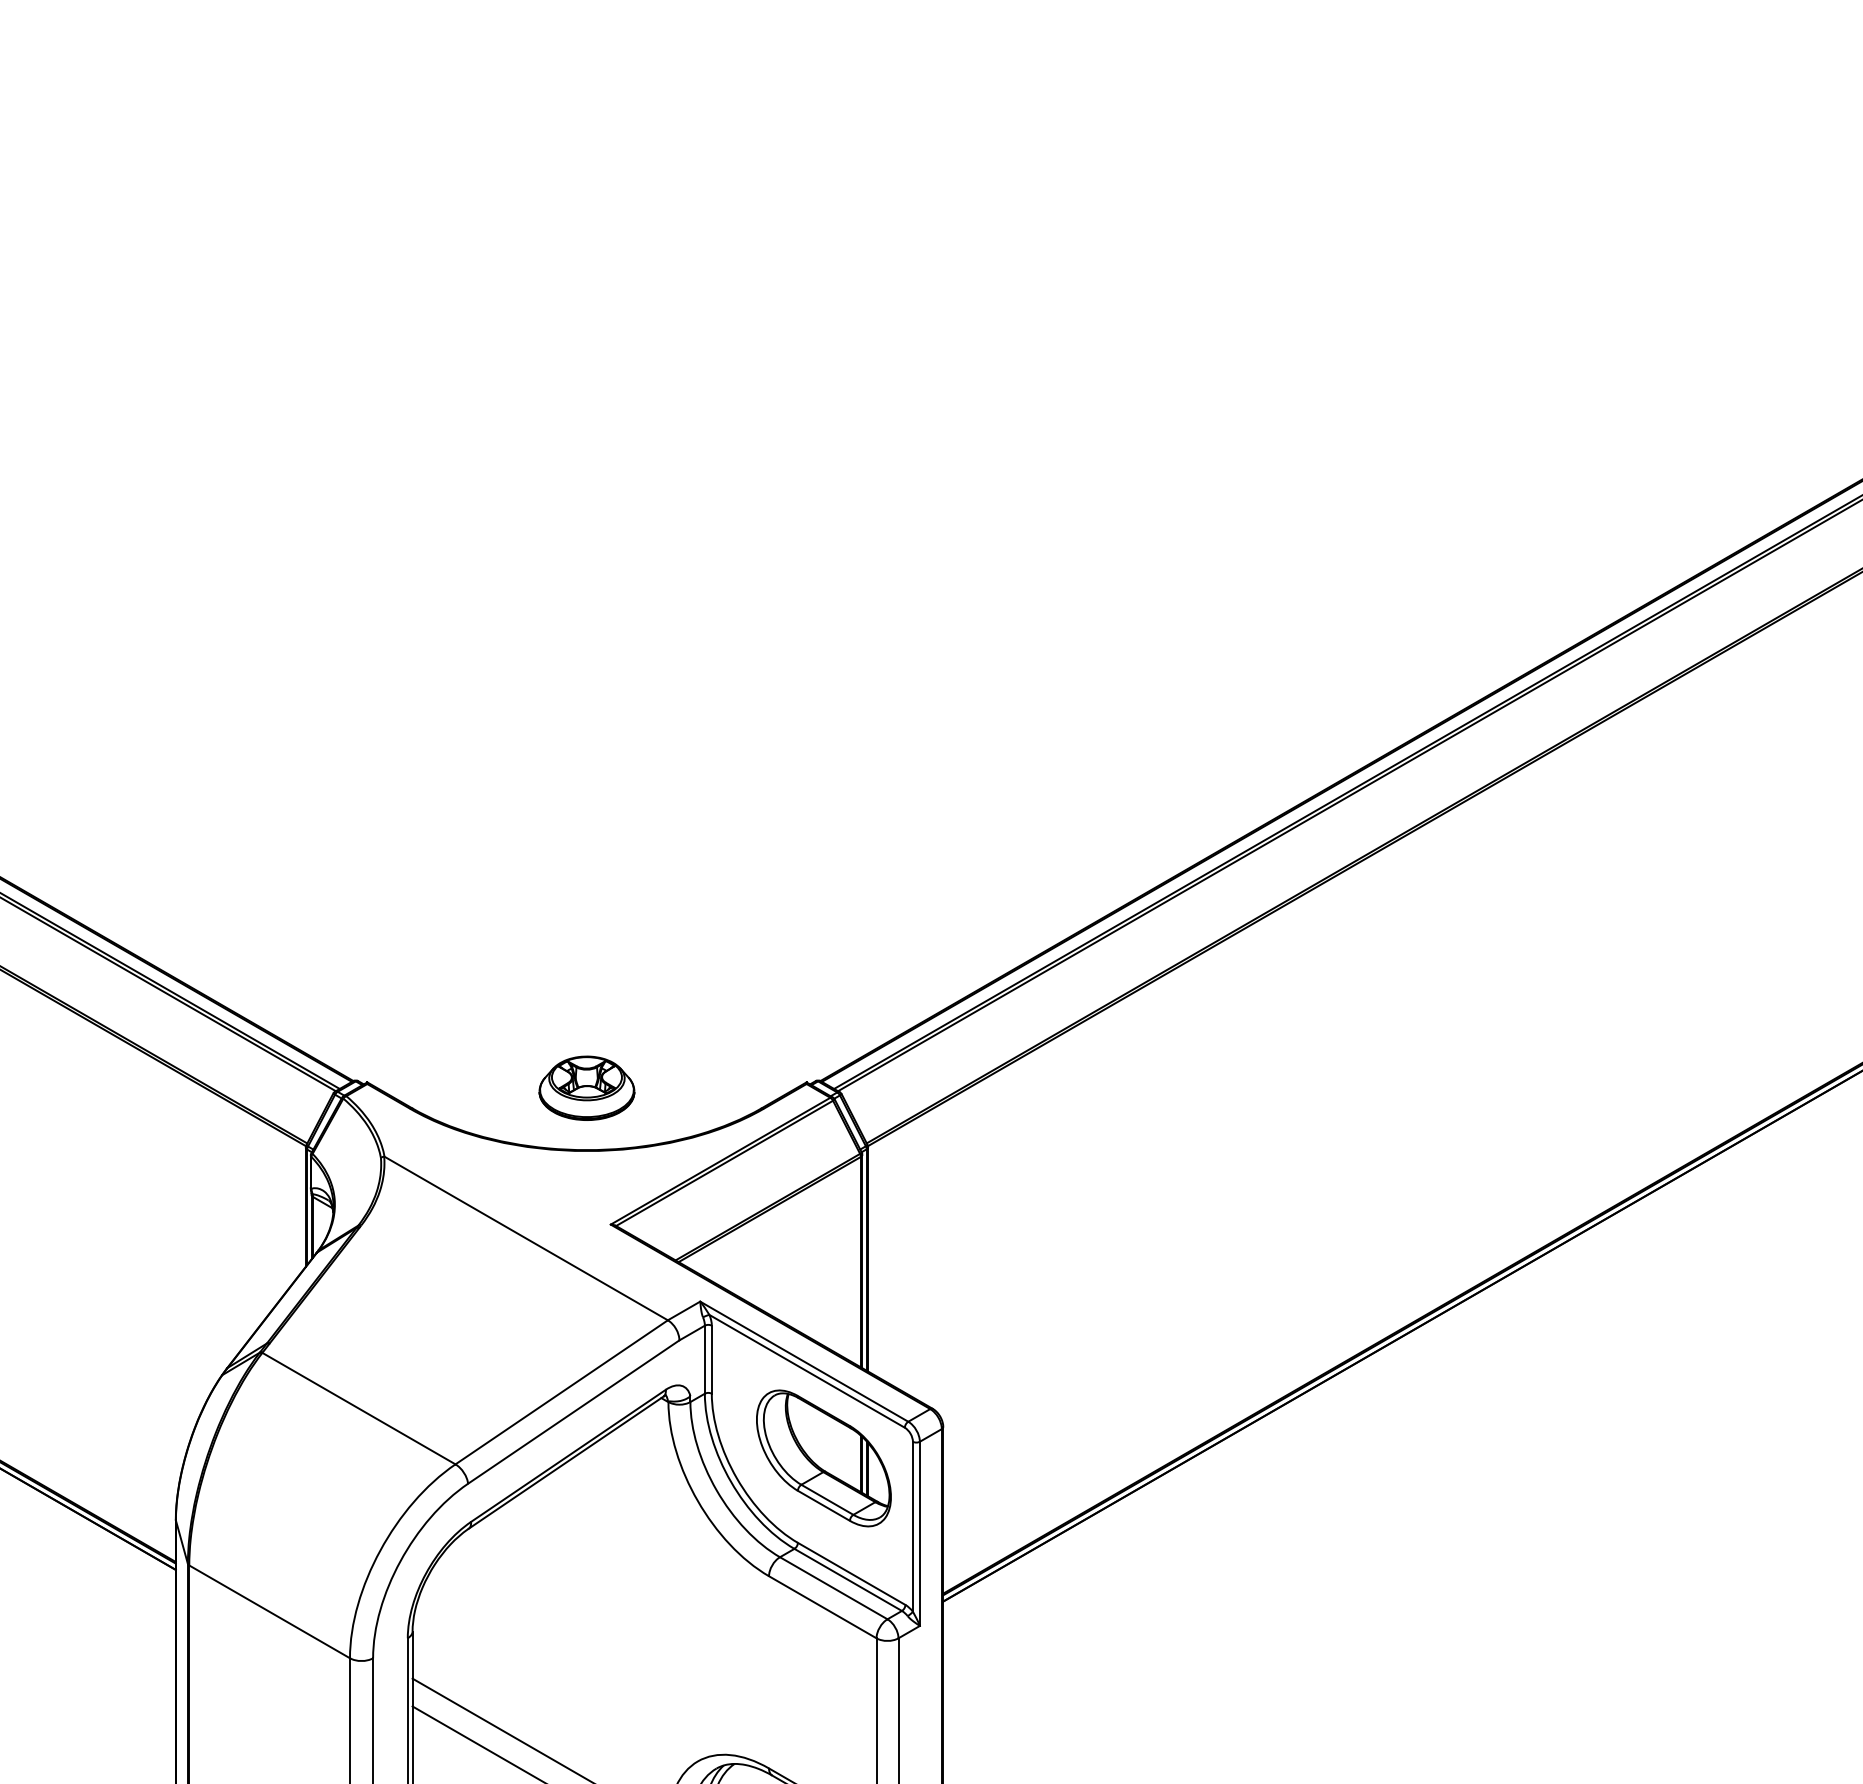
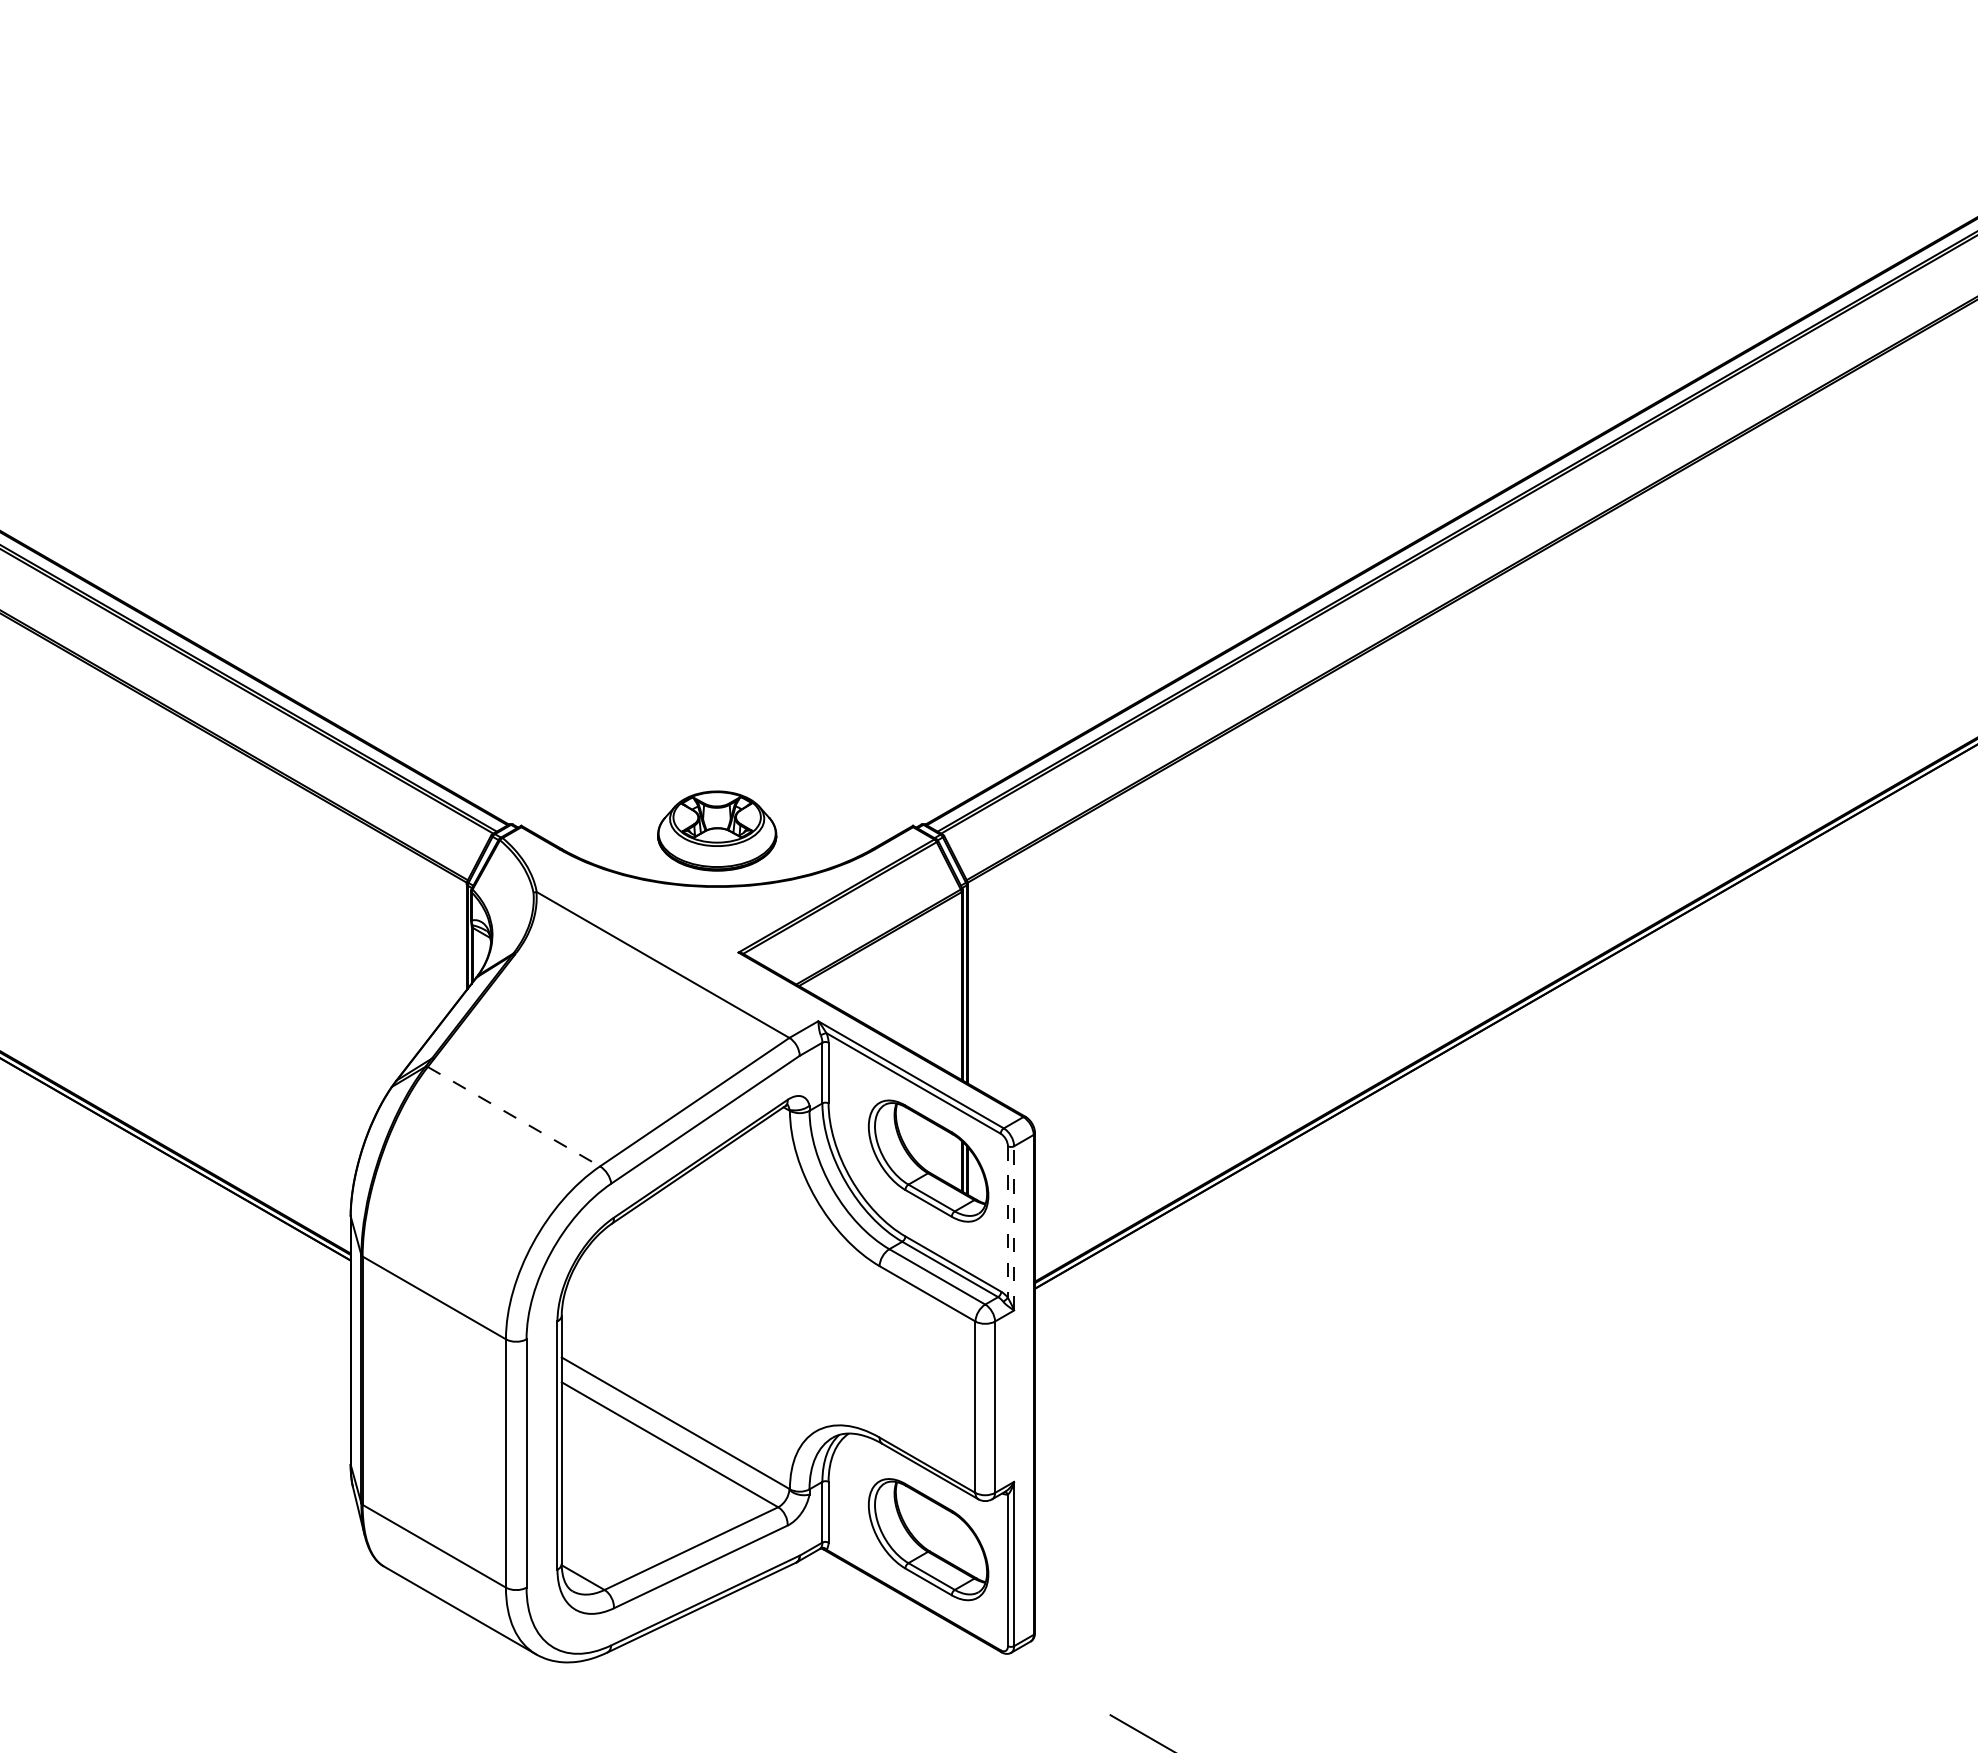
part: (587, 1087) -> (717, 830), size x1.4
line: (359, 1408) -> (514, 1116), solid -> dashed
line: (912, 1527) -> (1007, 1222), solid -> dashed
line: (920, 1532) -> (1014, 1227), solid -> dashed

